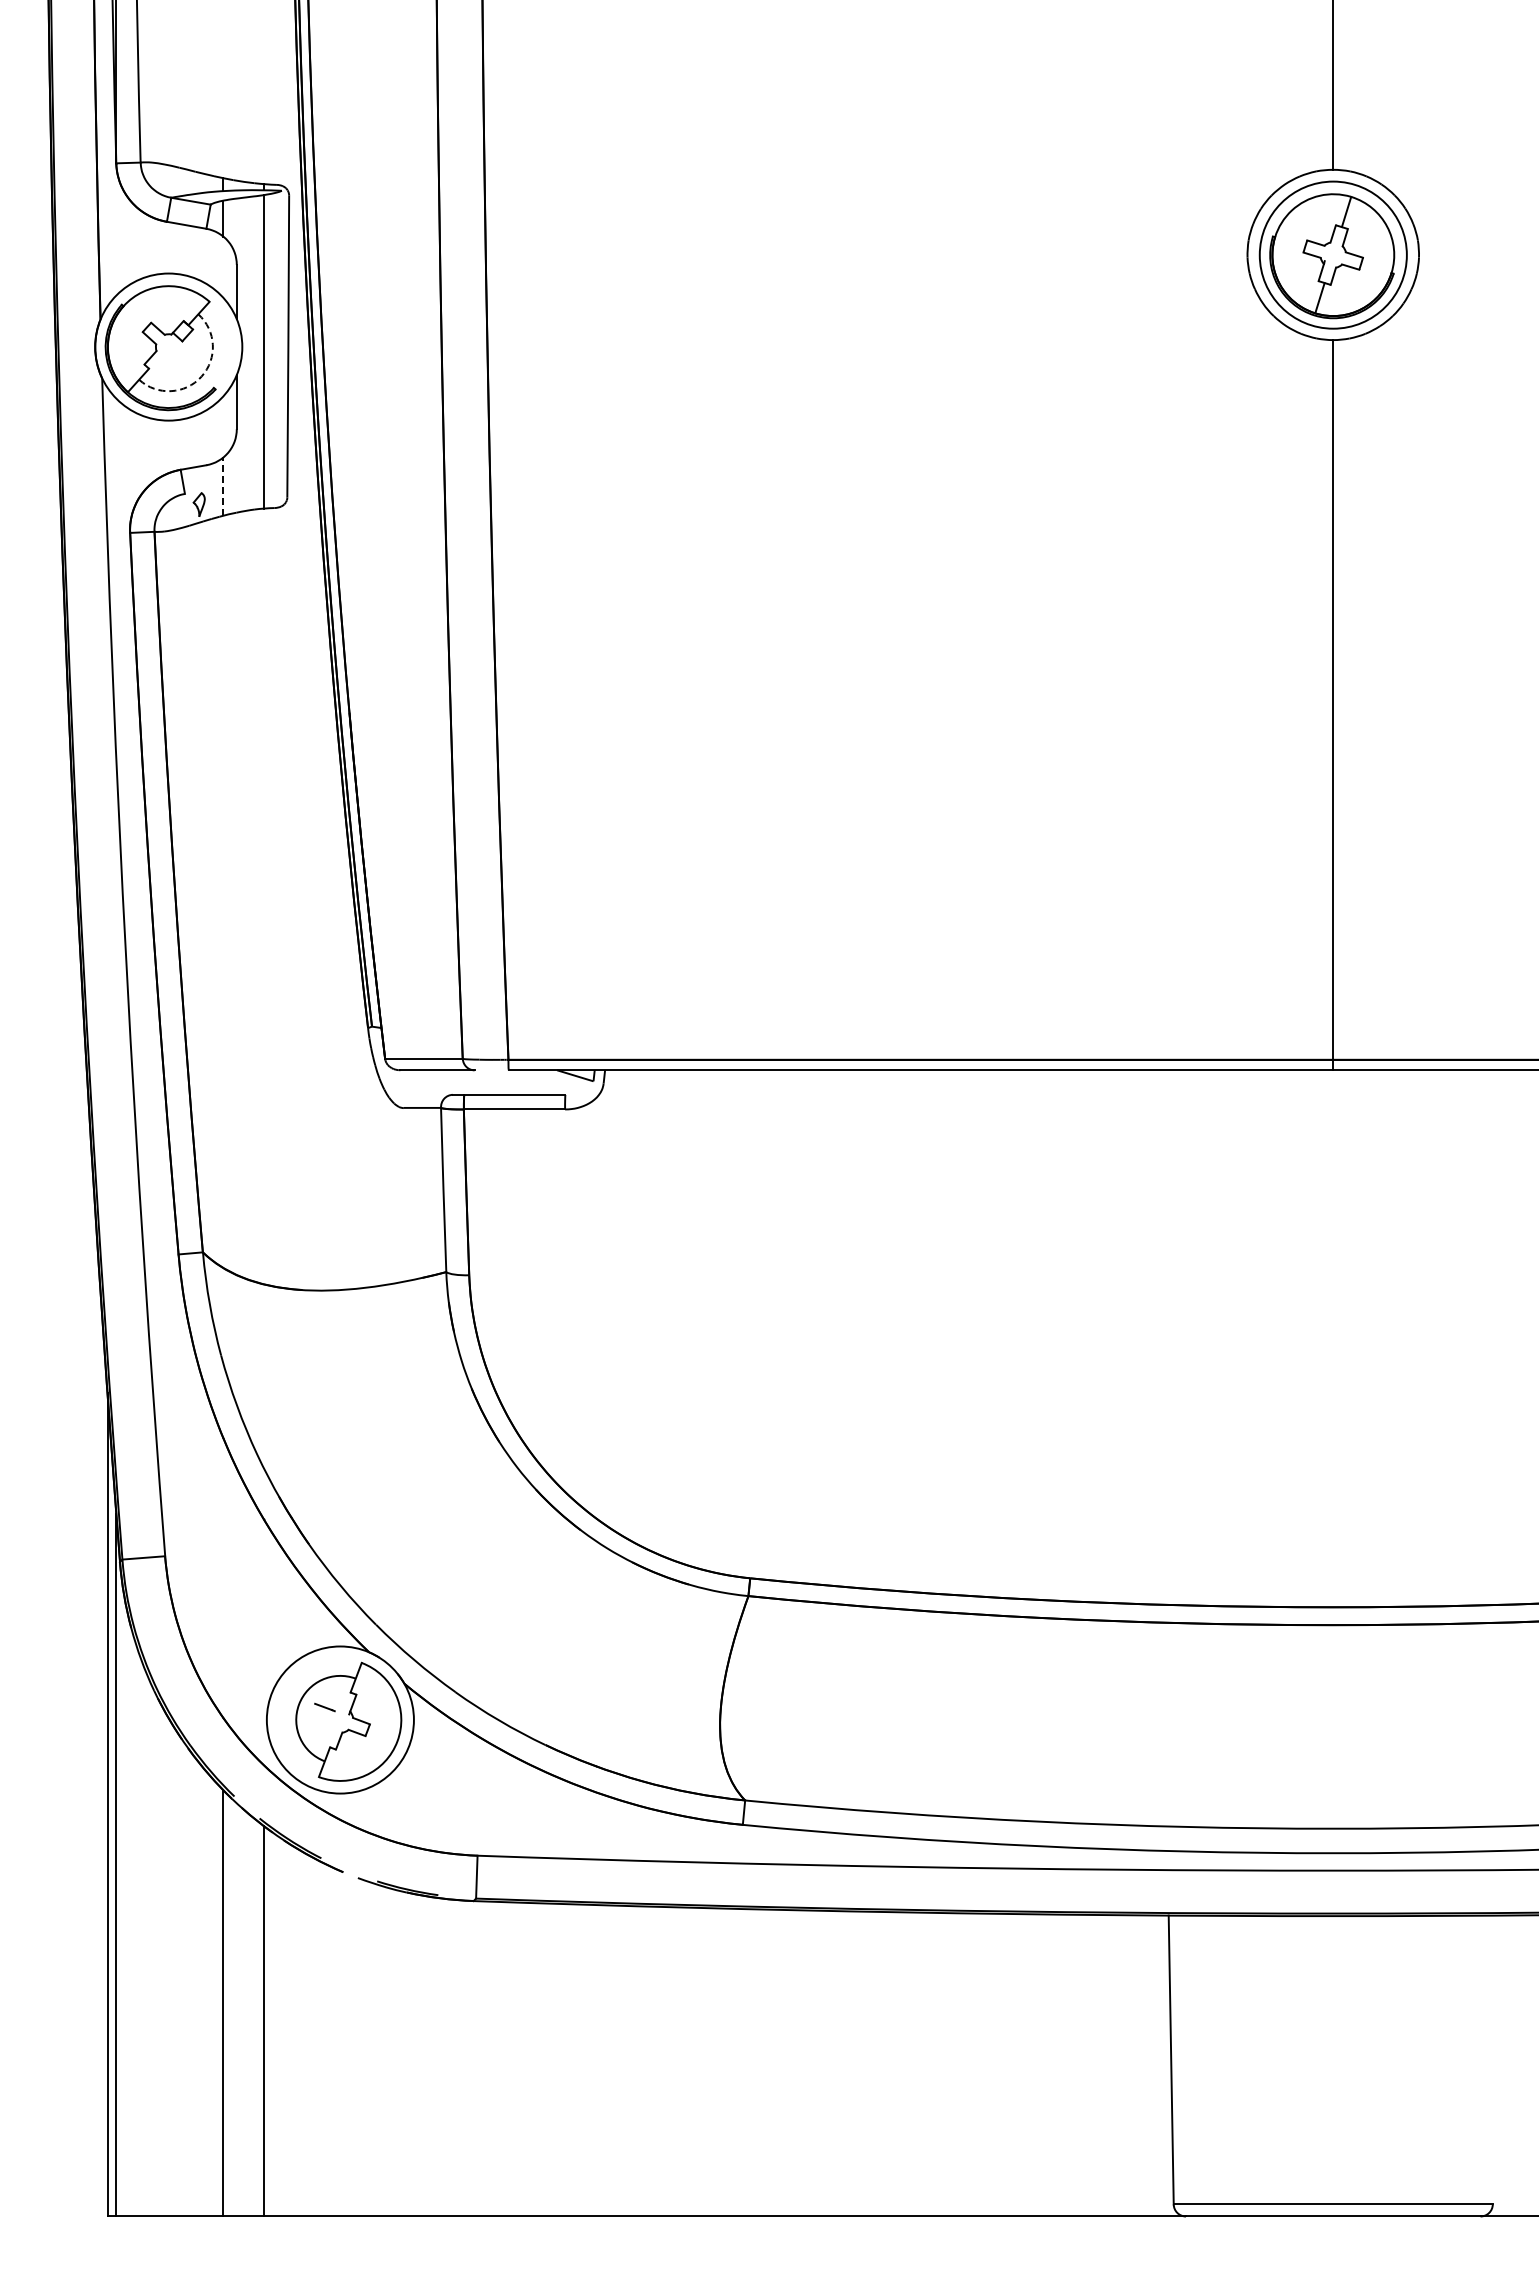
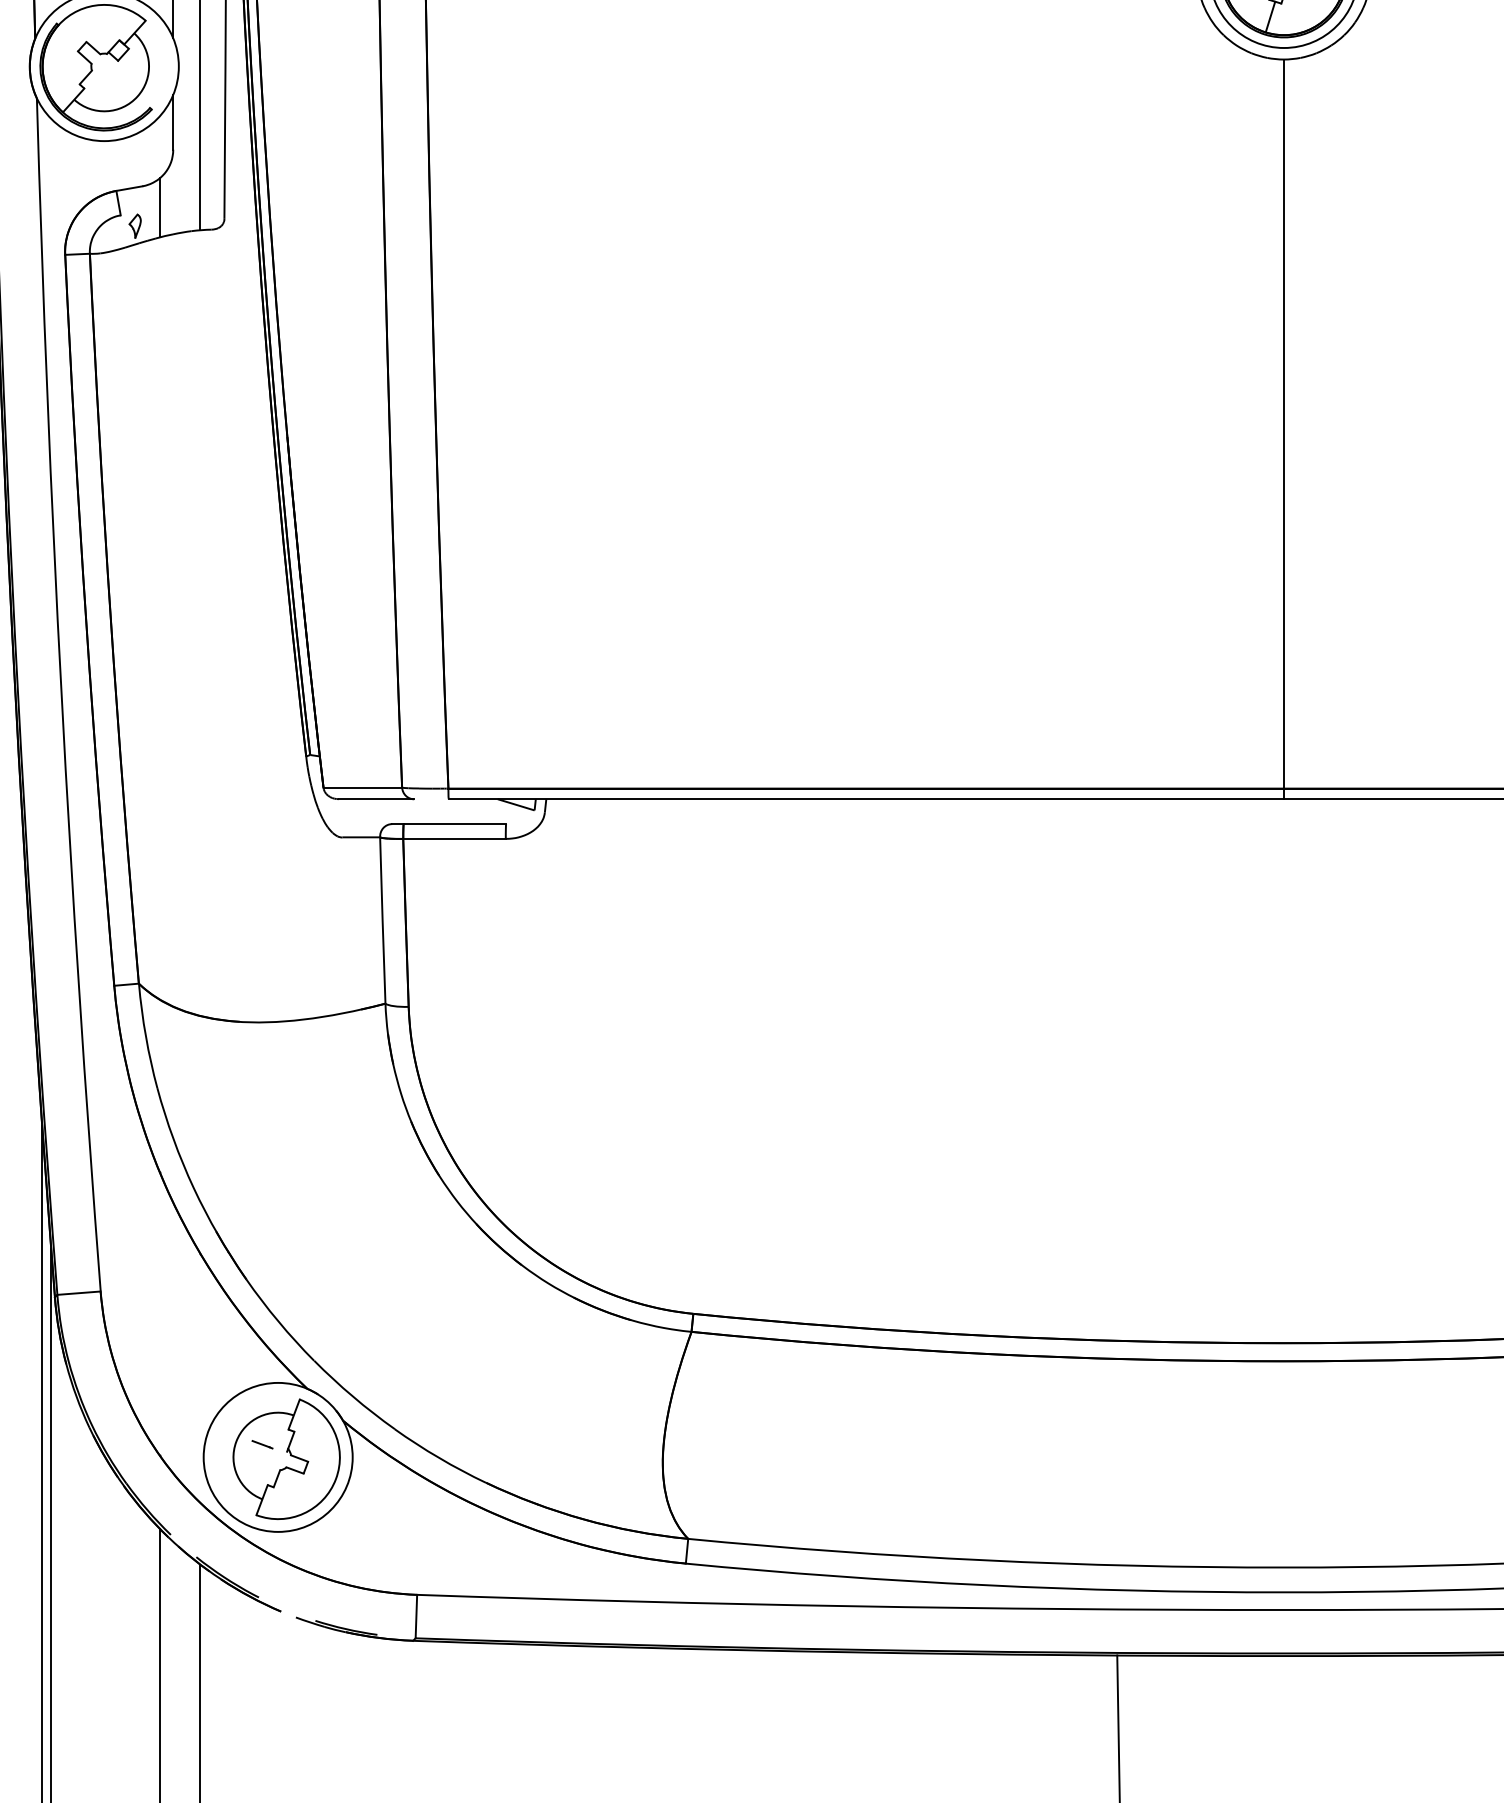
arc: (201, 376) -> (137, 96), dashed -> solid
line: (223, 486) -> (159, 207), dashed -> solid

